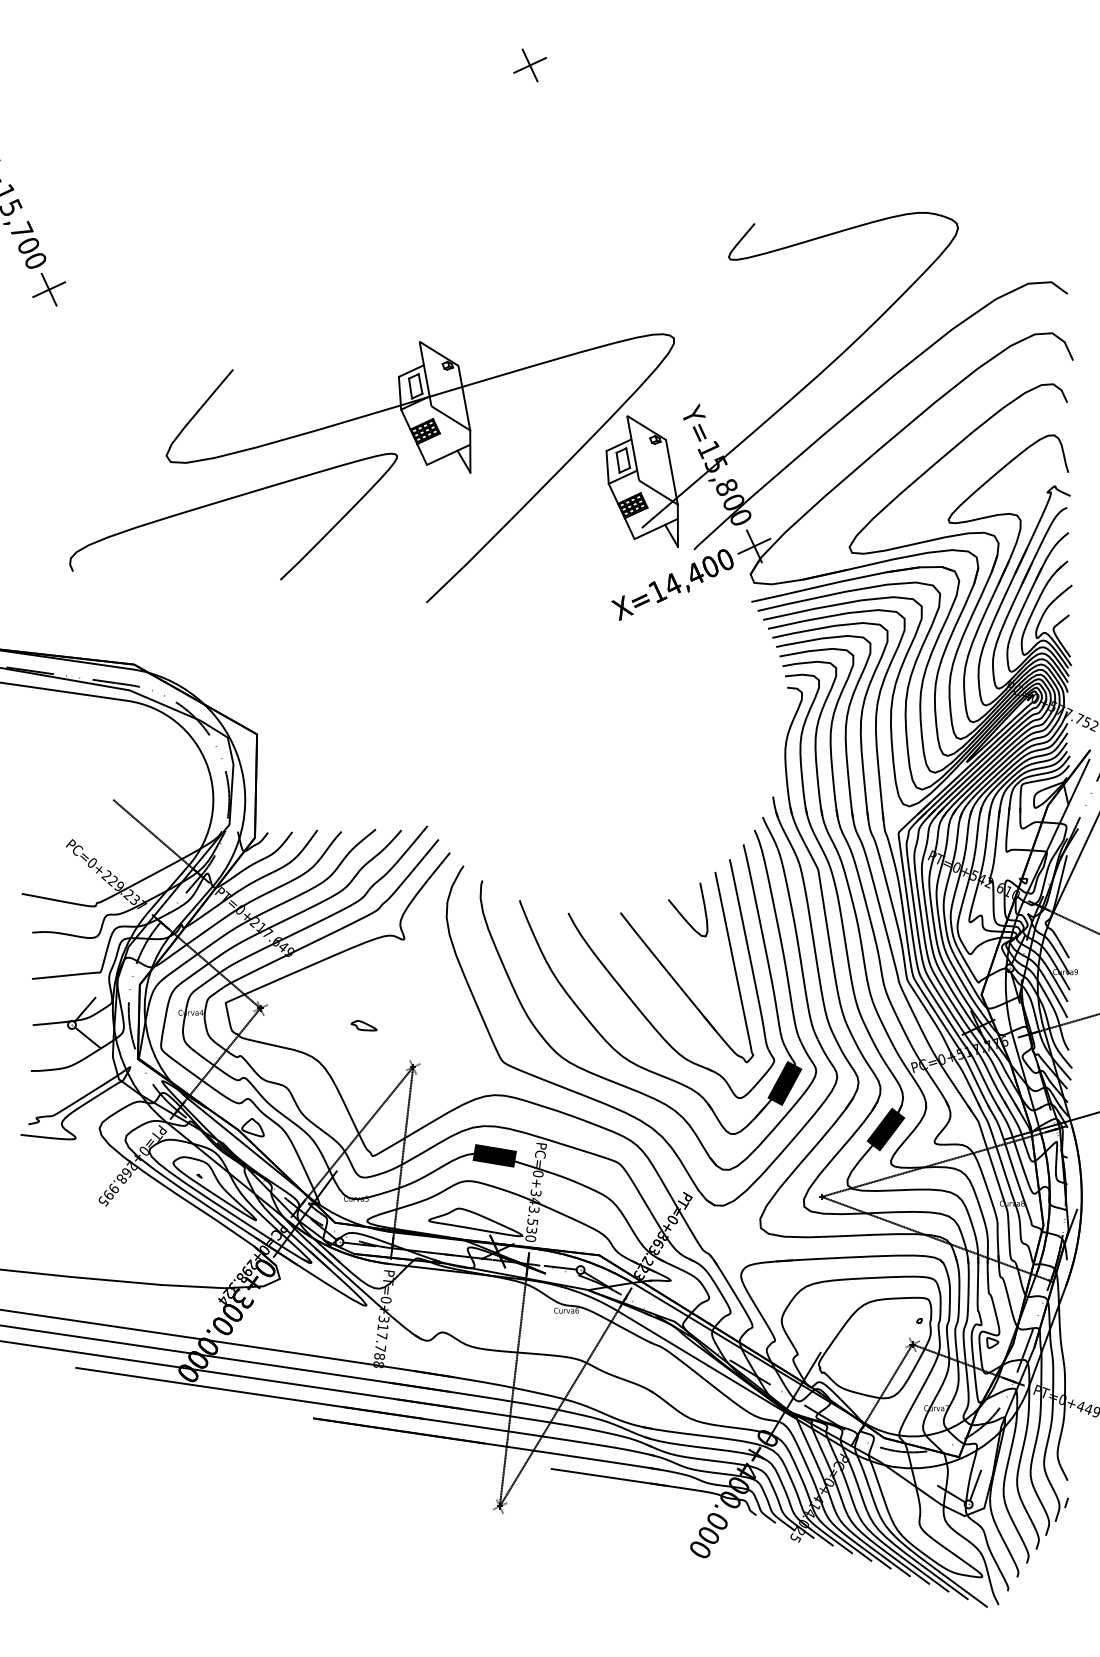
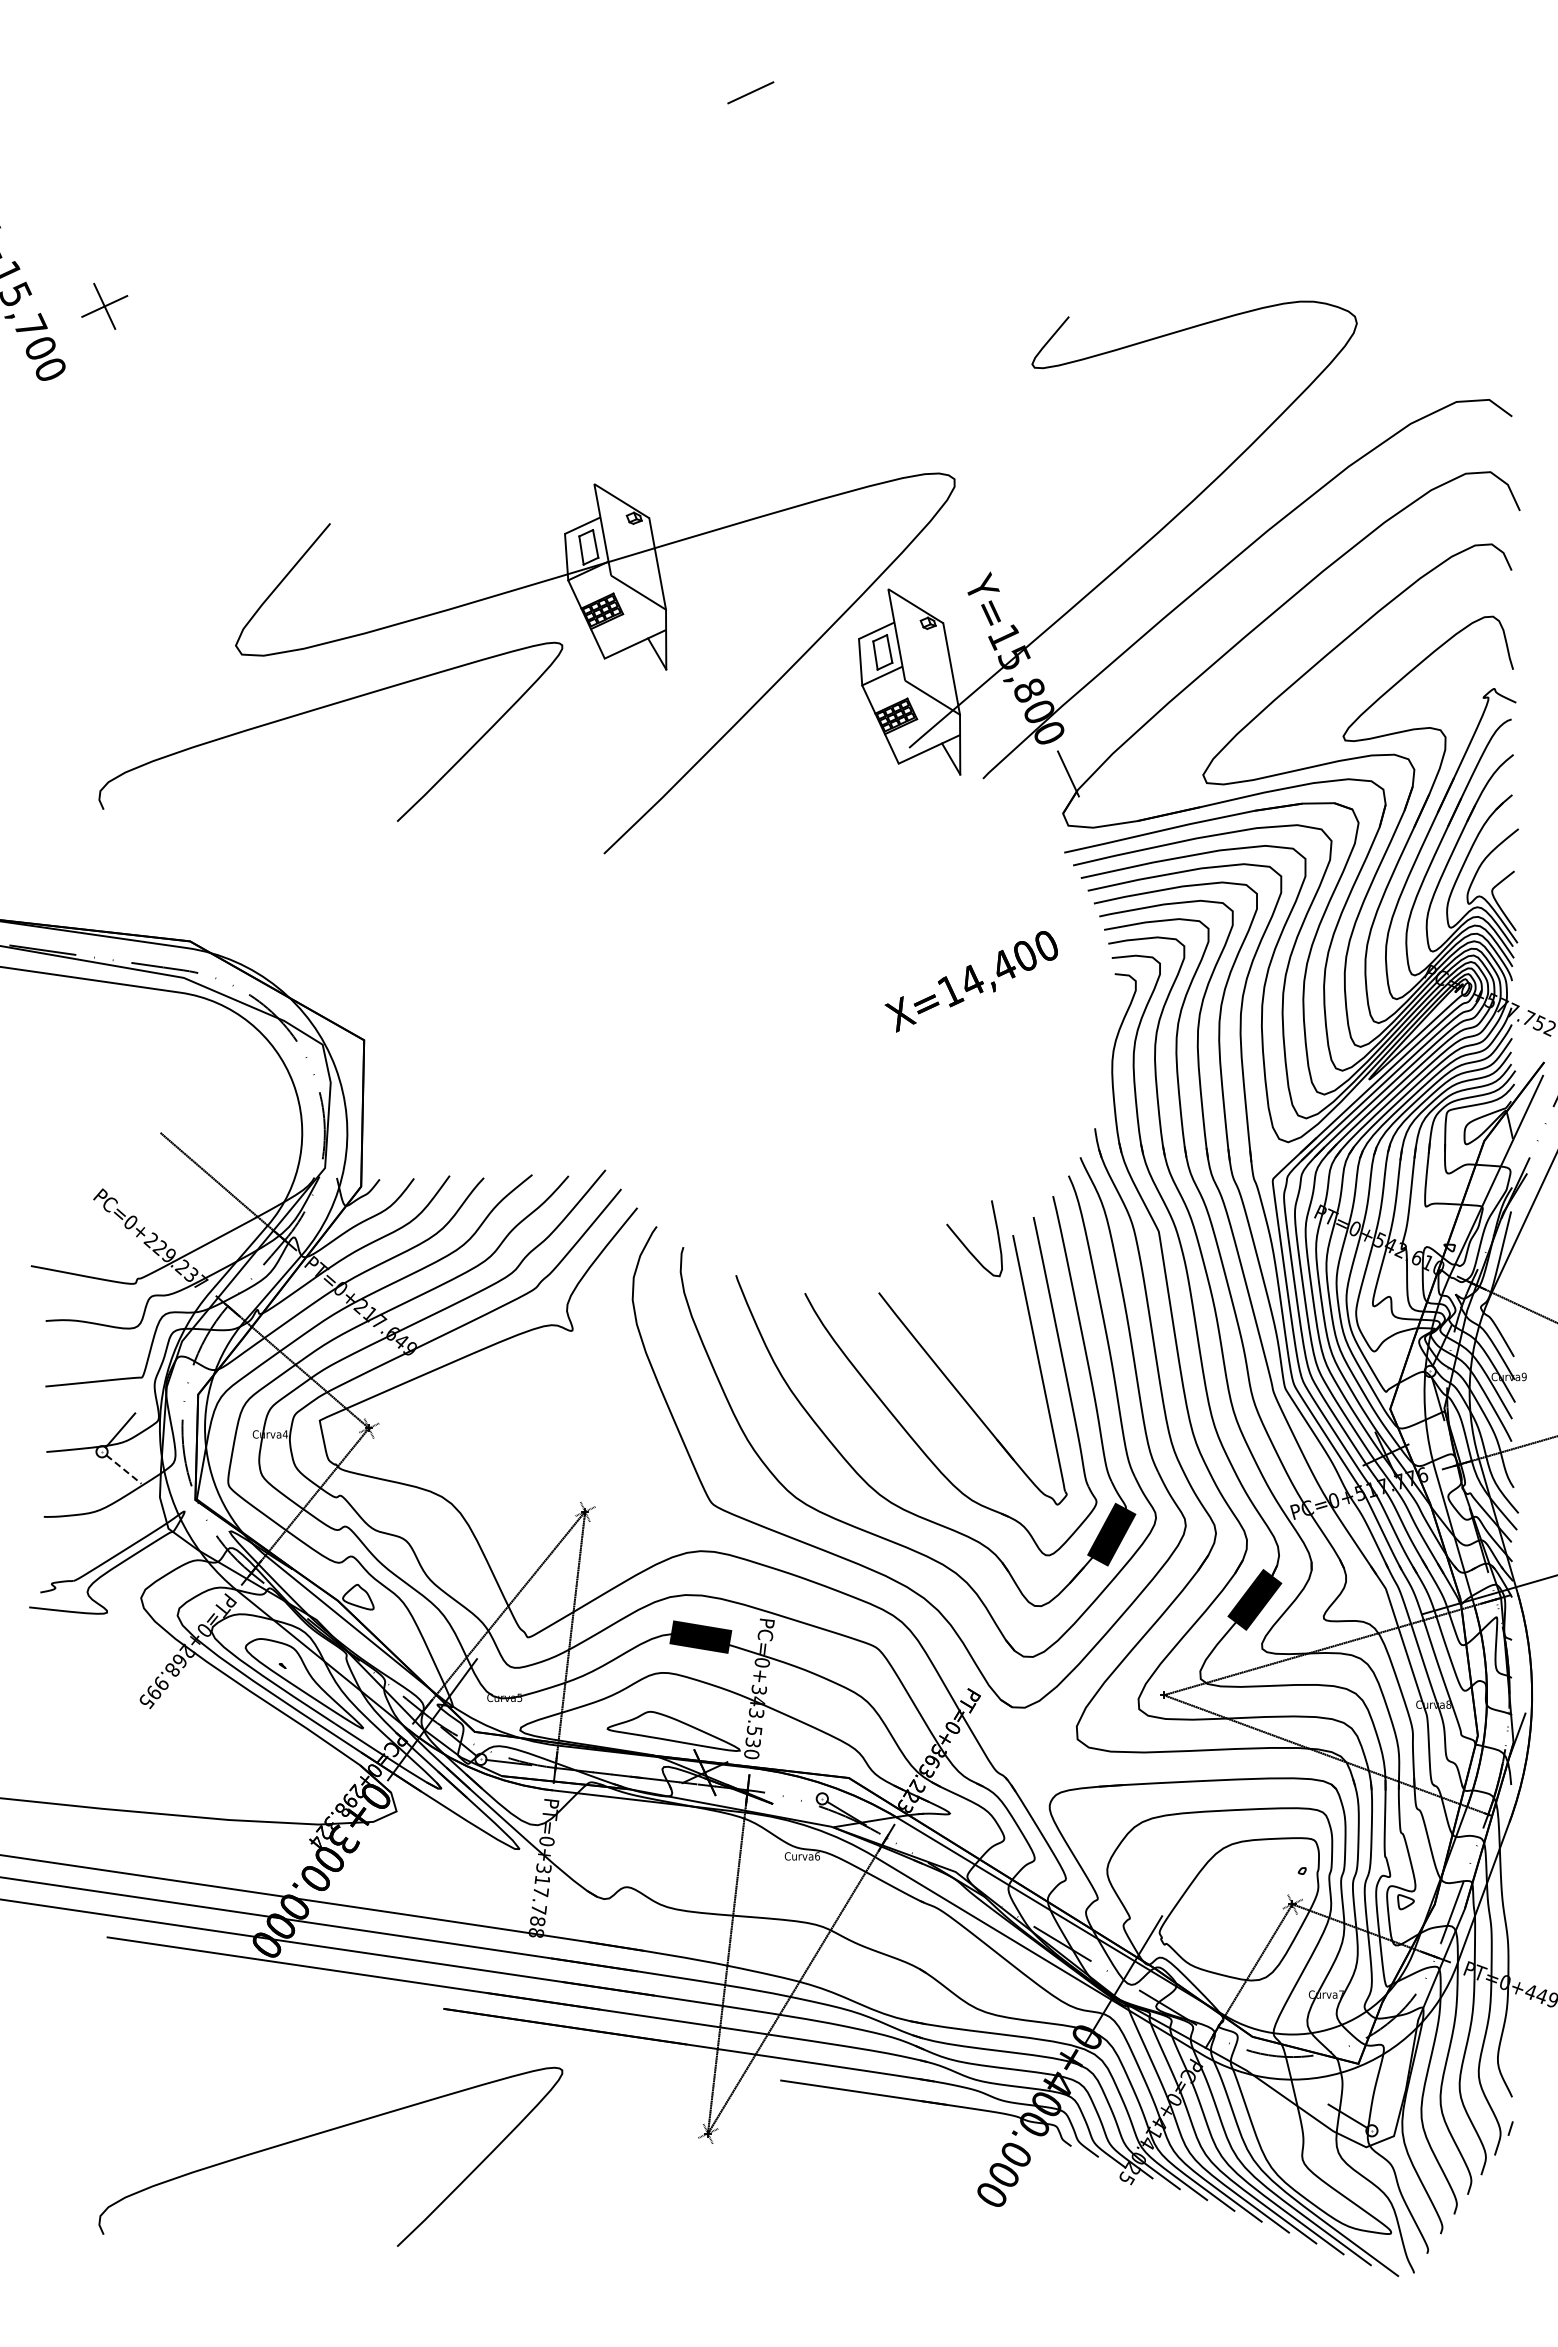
line: (529, 65) -> (750, 92), removed
part: (49, 289) -> (104, 306), moved
line: (753, 546) -> (1067, 773), removed
text: (671, 584) -> (970, 981), moved
curve: (682, 915) -> (966, 1246), moved
part: (363, 1025) -> (515, 1452), removed
line: (87, 1037) -> (123, 1469), solid -> dashed
line: (560, 1267) -> (793, 1795), removed
line: (975, 1485) -> (1381, 2104), removed
curve: (230, 1505) -> (326, 2132), added

